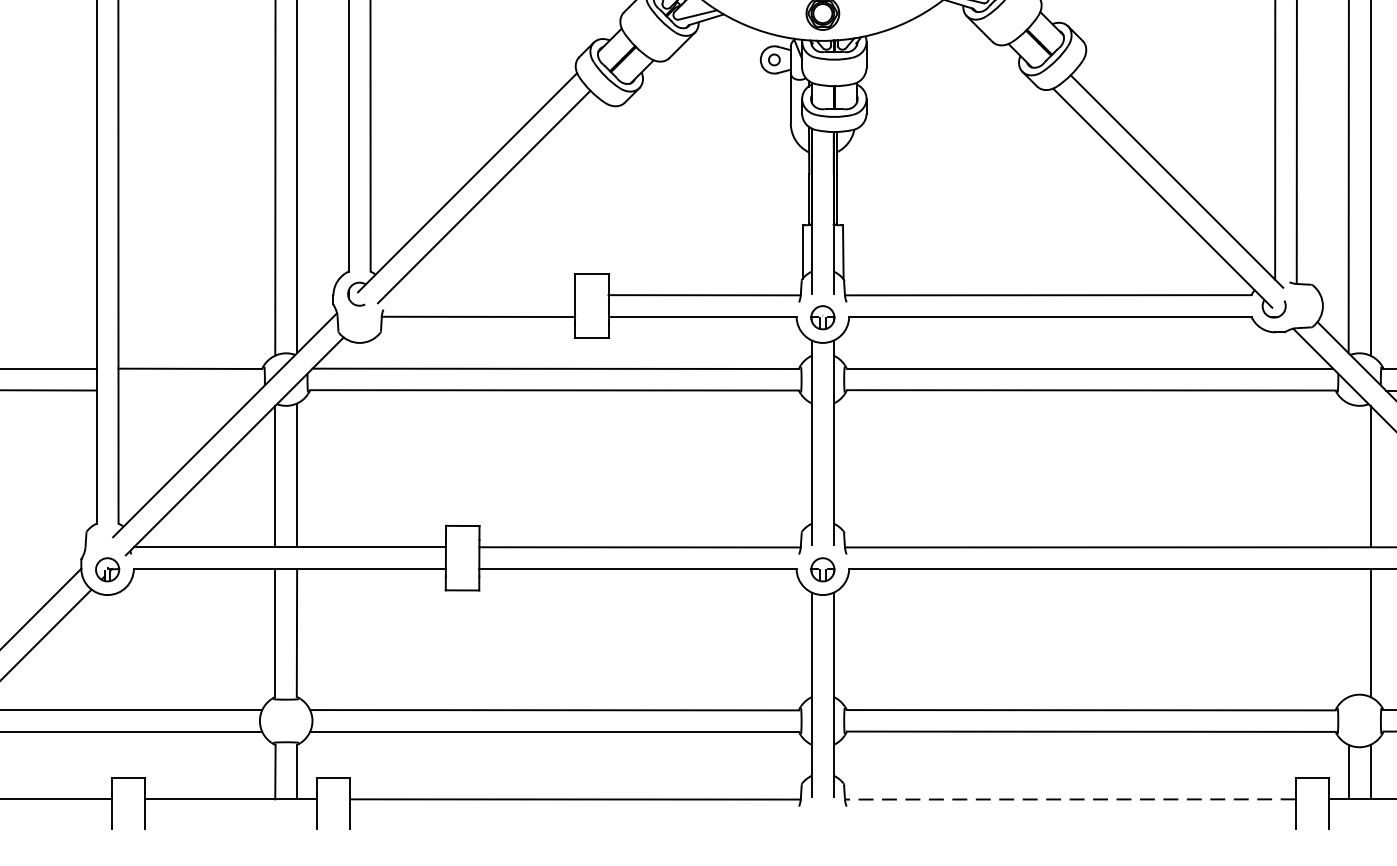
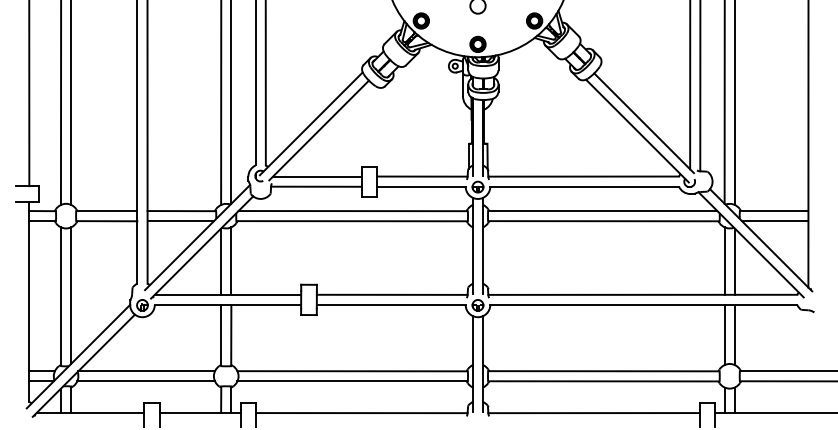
line: (480, 295) -> (317, 176), added
line: (188, 390) -> (180, 221), added
line: (1348, 474) -> (724, 260), added
line: (1348, 634) -> (724, 335), added
line: (1071, 800) -> (594, 413), dashed -> solid

